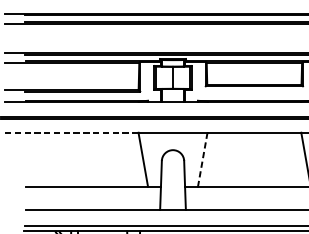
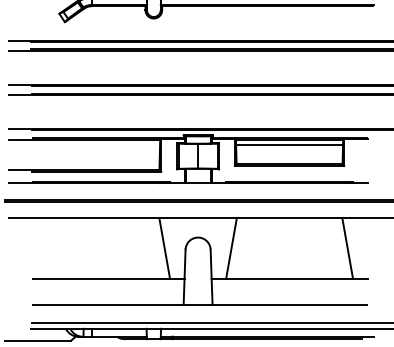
line: (254, 68) -> (289, 145), added
line: (71, 132) -> (84, 217), dashed -> solid
line: (202, 159) -> (231, 248), dashed -> solid

